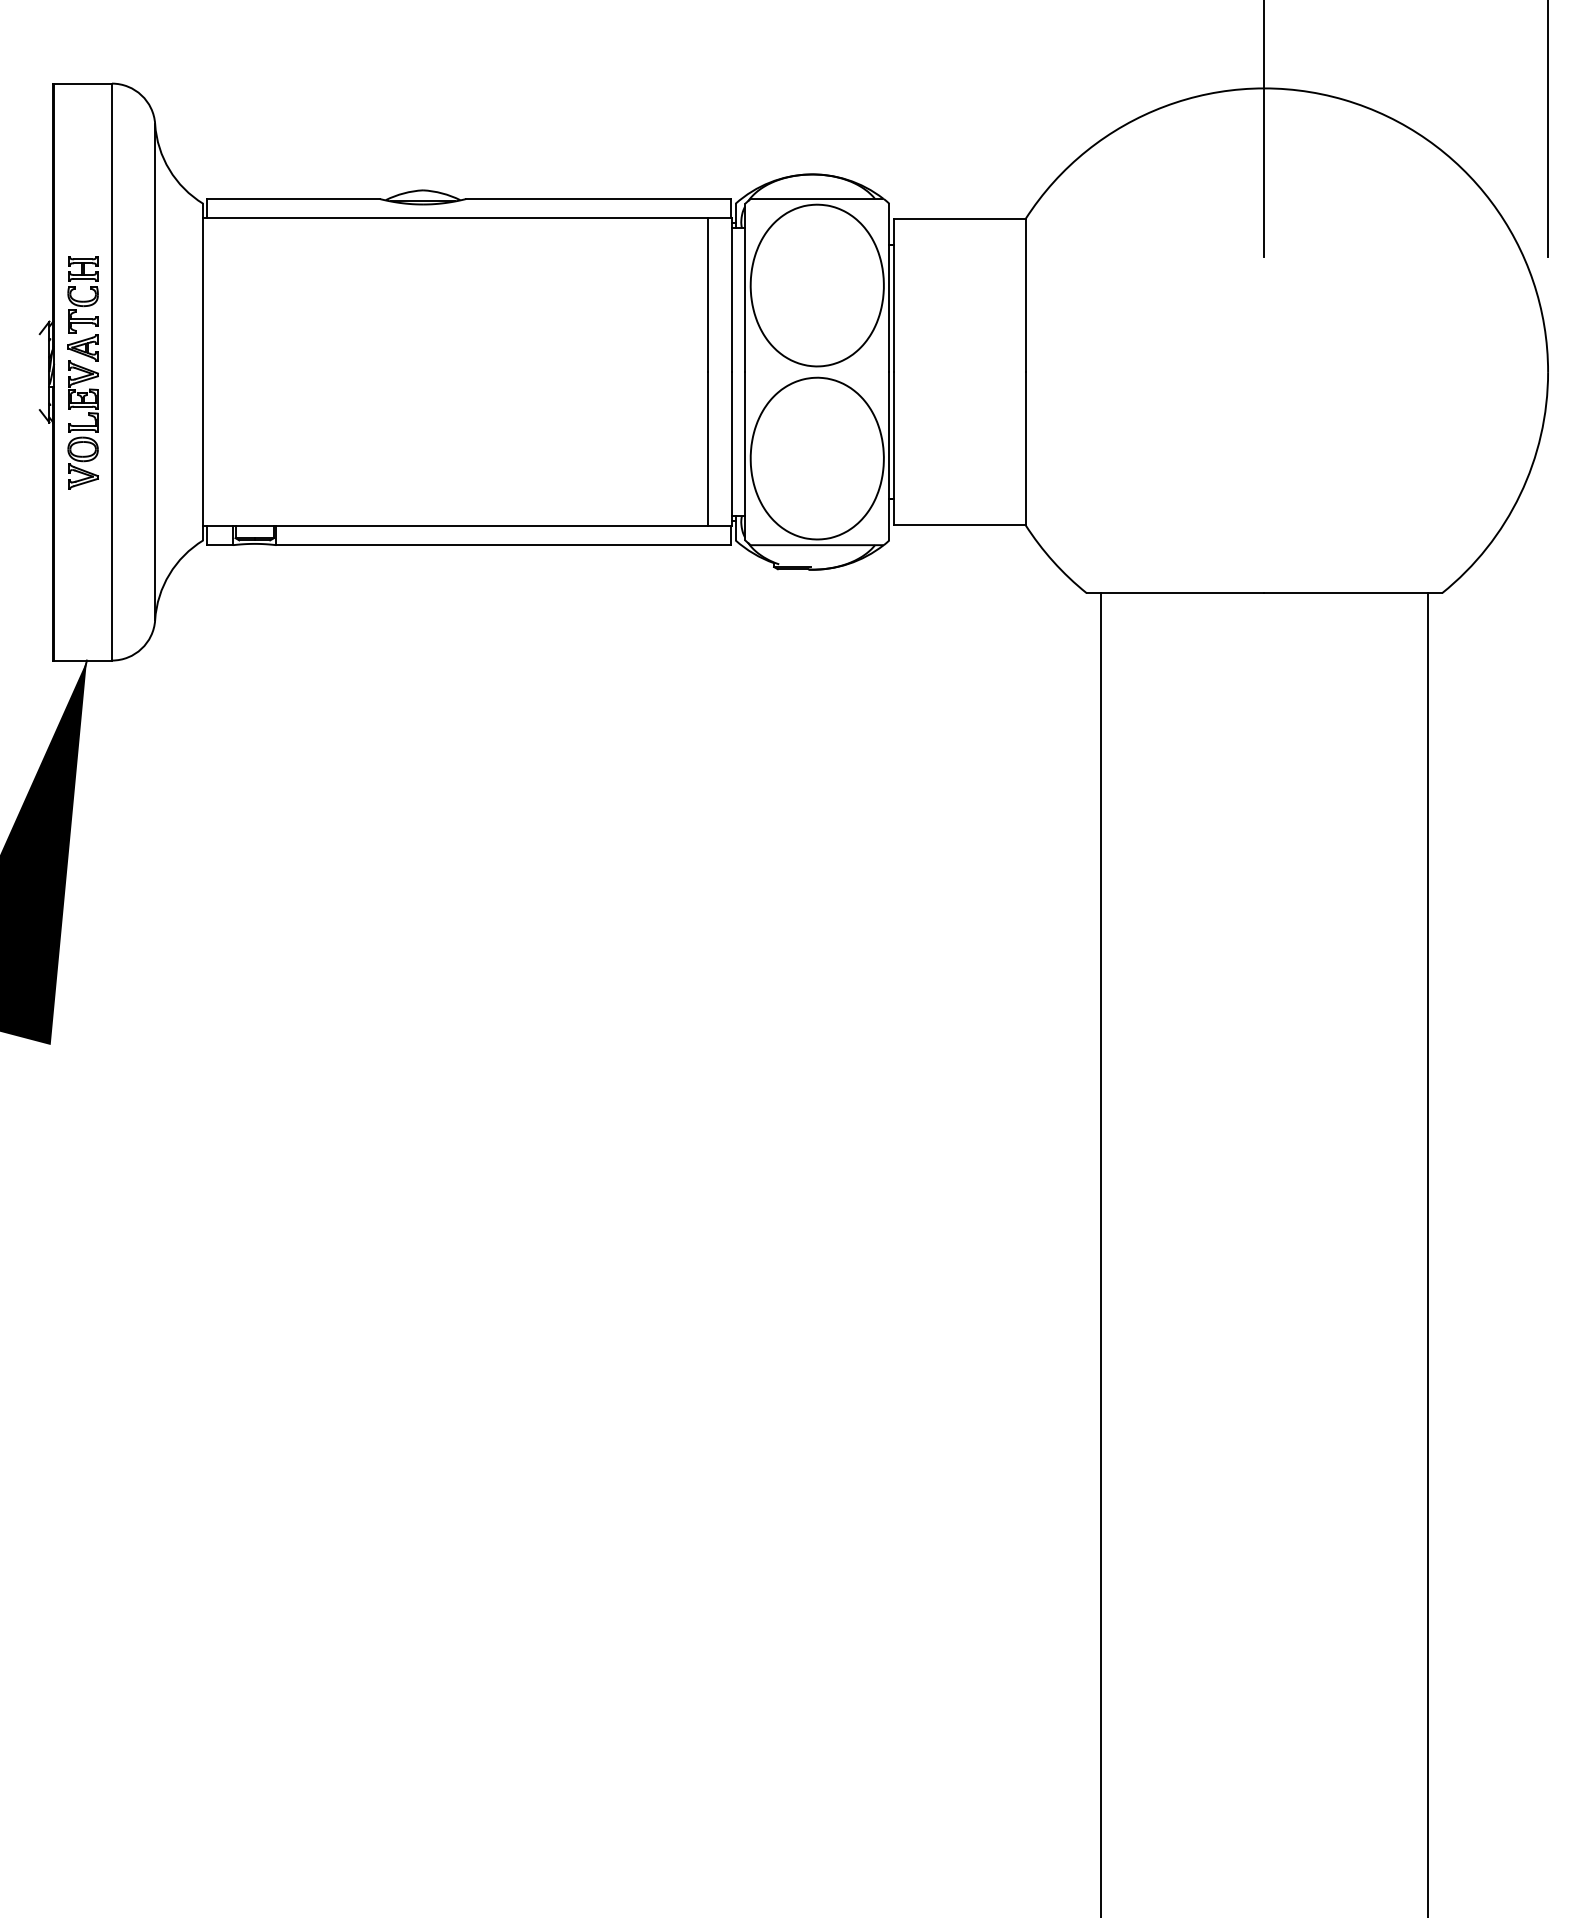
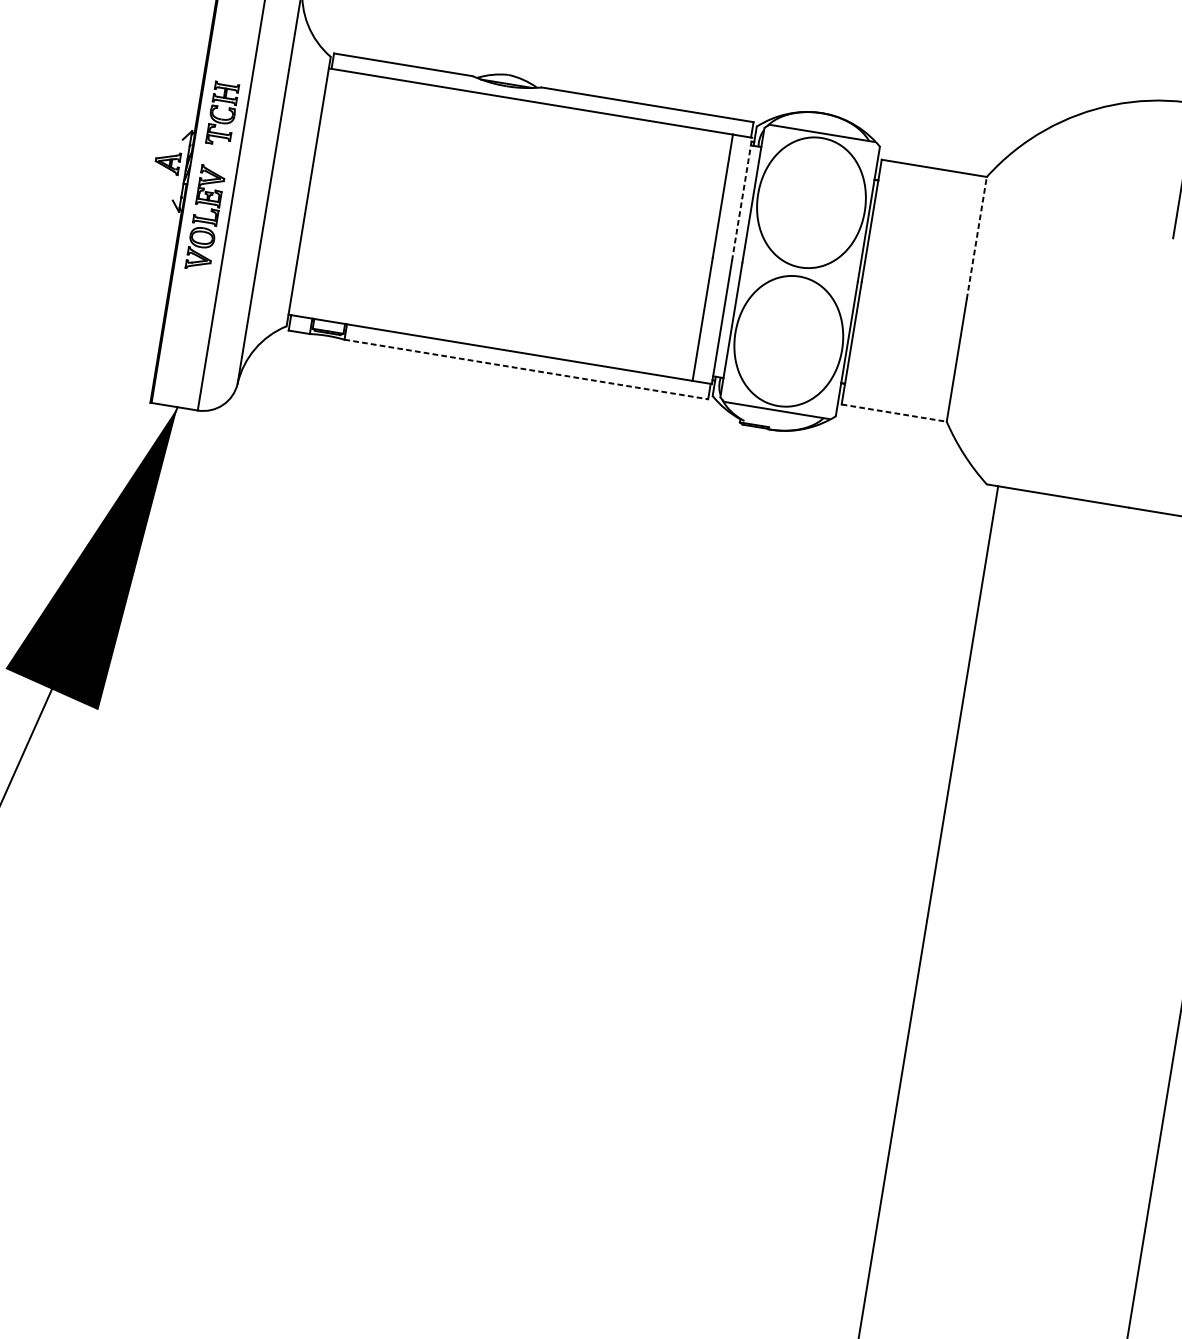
line: (732, 295) -> (742, 199), solid -> dashed
line: (1025, 295) -> (976, 238), solid -> dashed
part: (82, 347) -> (167, 162), moved
line: (959, 524) -> (893, 412), solid -> dashed
line: (504, 545) -> (527, 369), solid -> dashed

